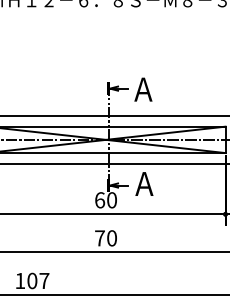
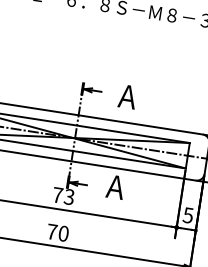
text: (143, 89) -> (127, 96), moved
text: (144, 183) -> (115, 186), moved
text: (105, 200) -> (63, 196), 60 -> 73

